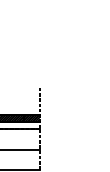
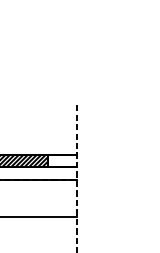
hatch: (31, 118) -> (61, 160), removed

